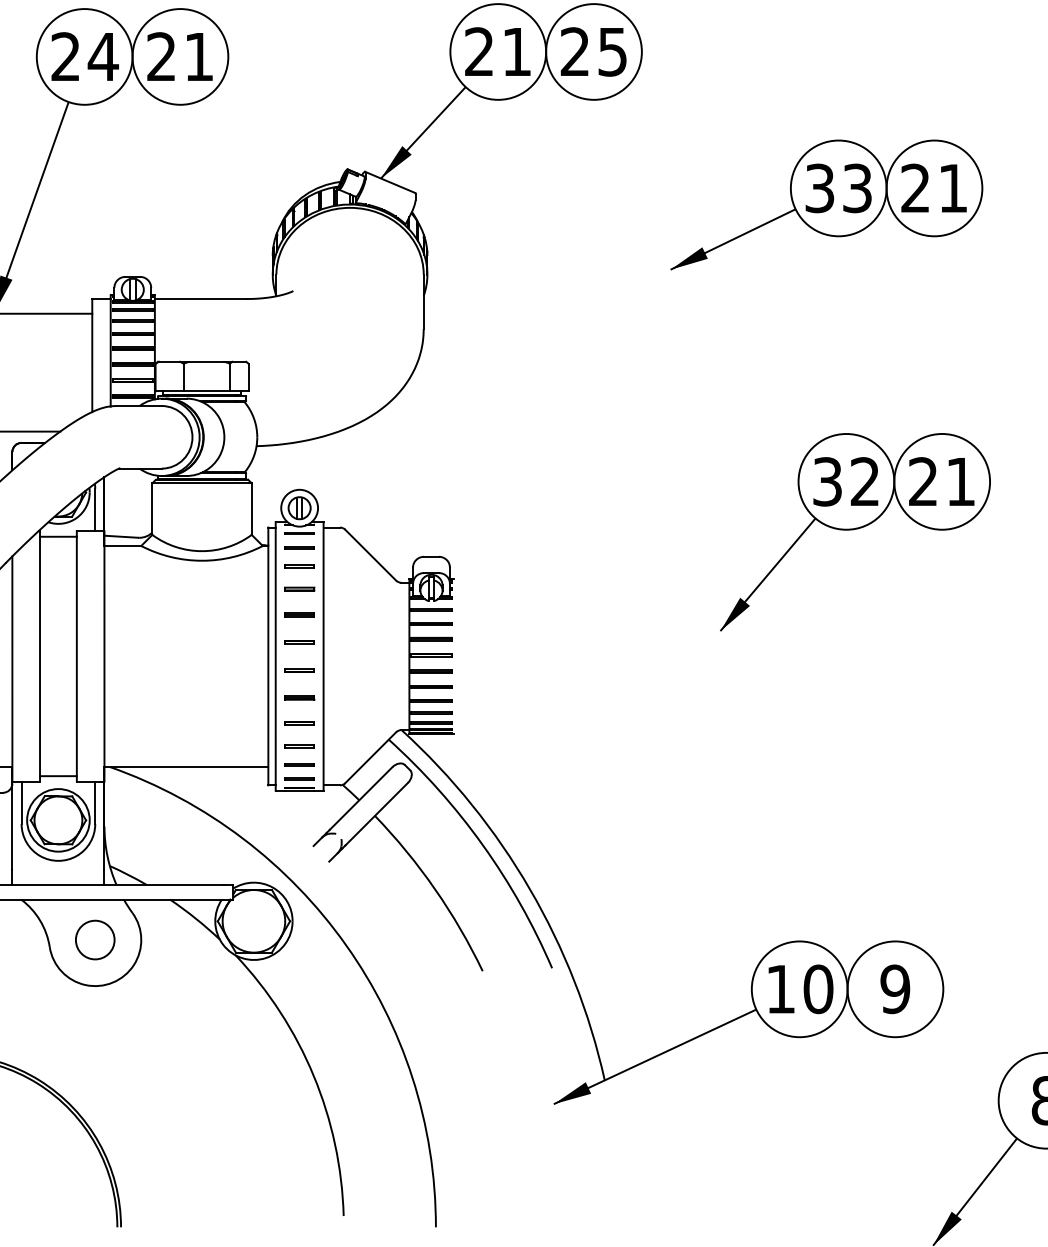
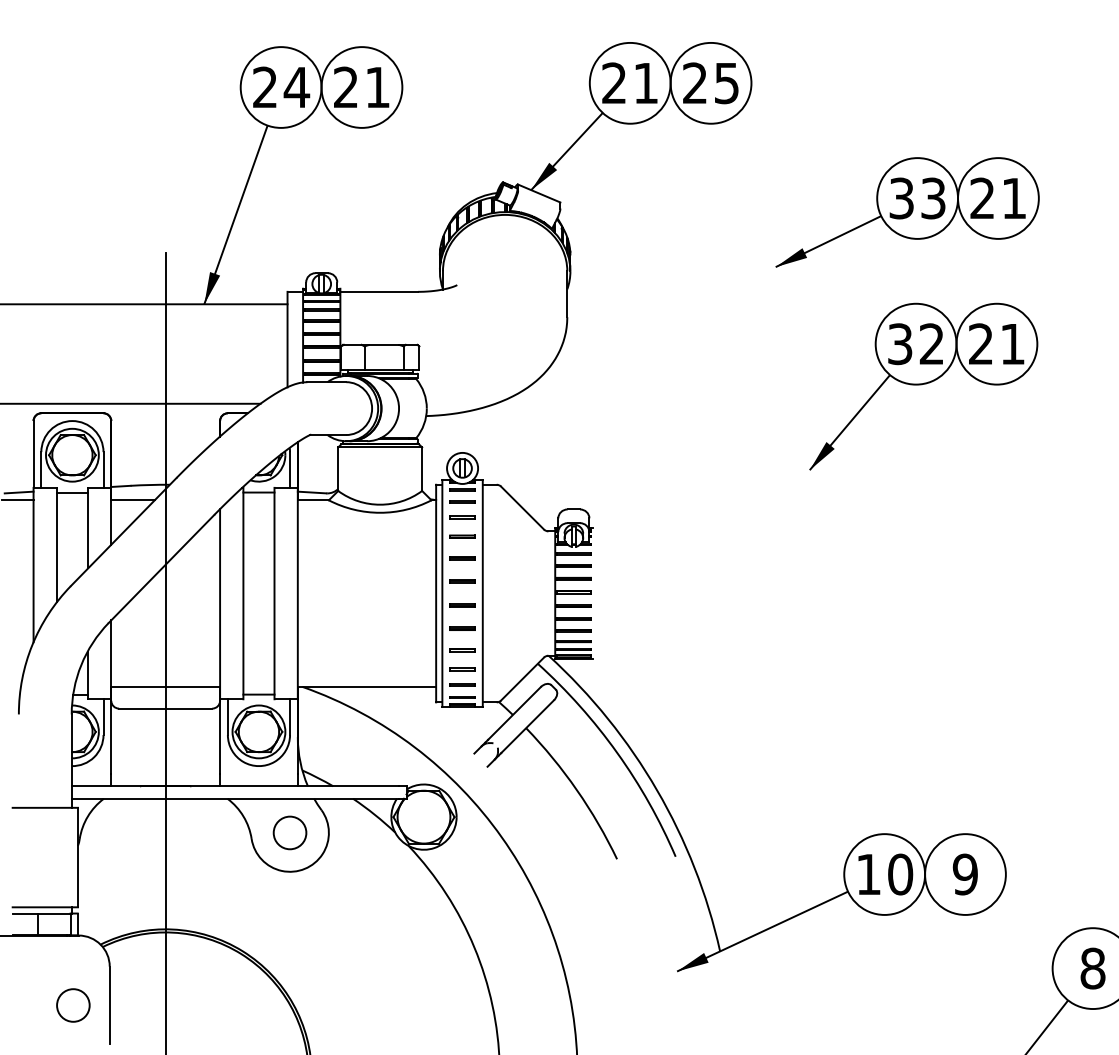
part: (855, 531) -> (923, 386), moved

